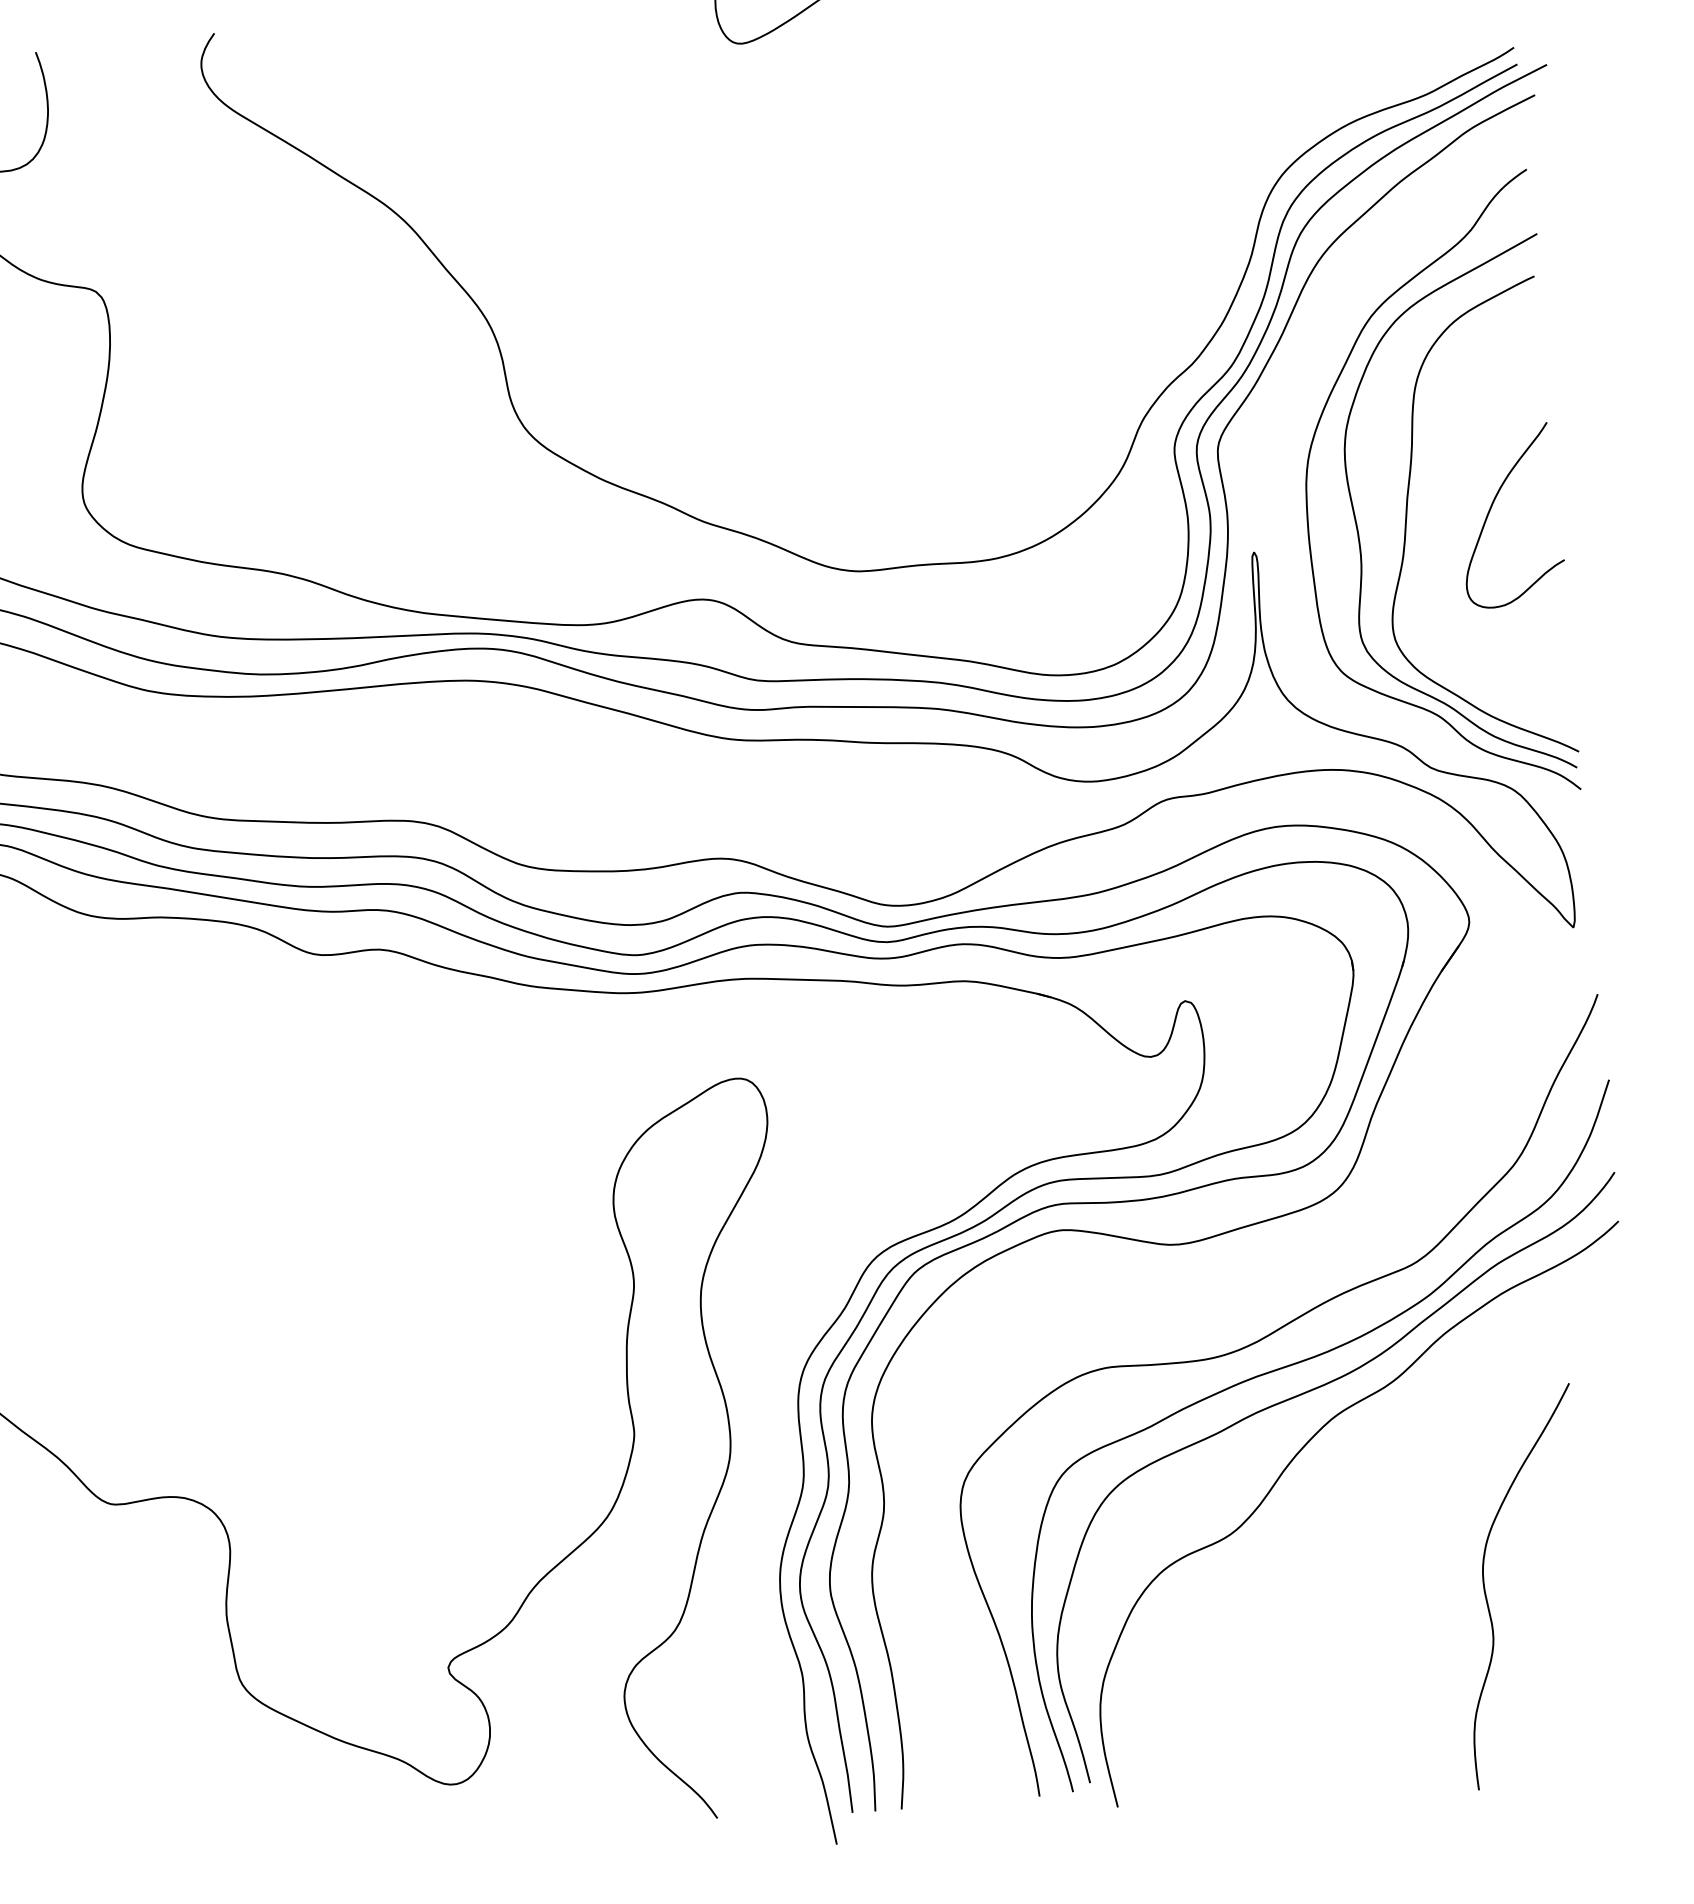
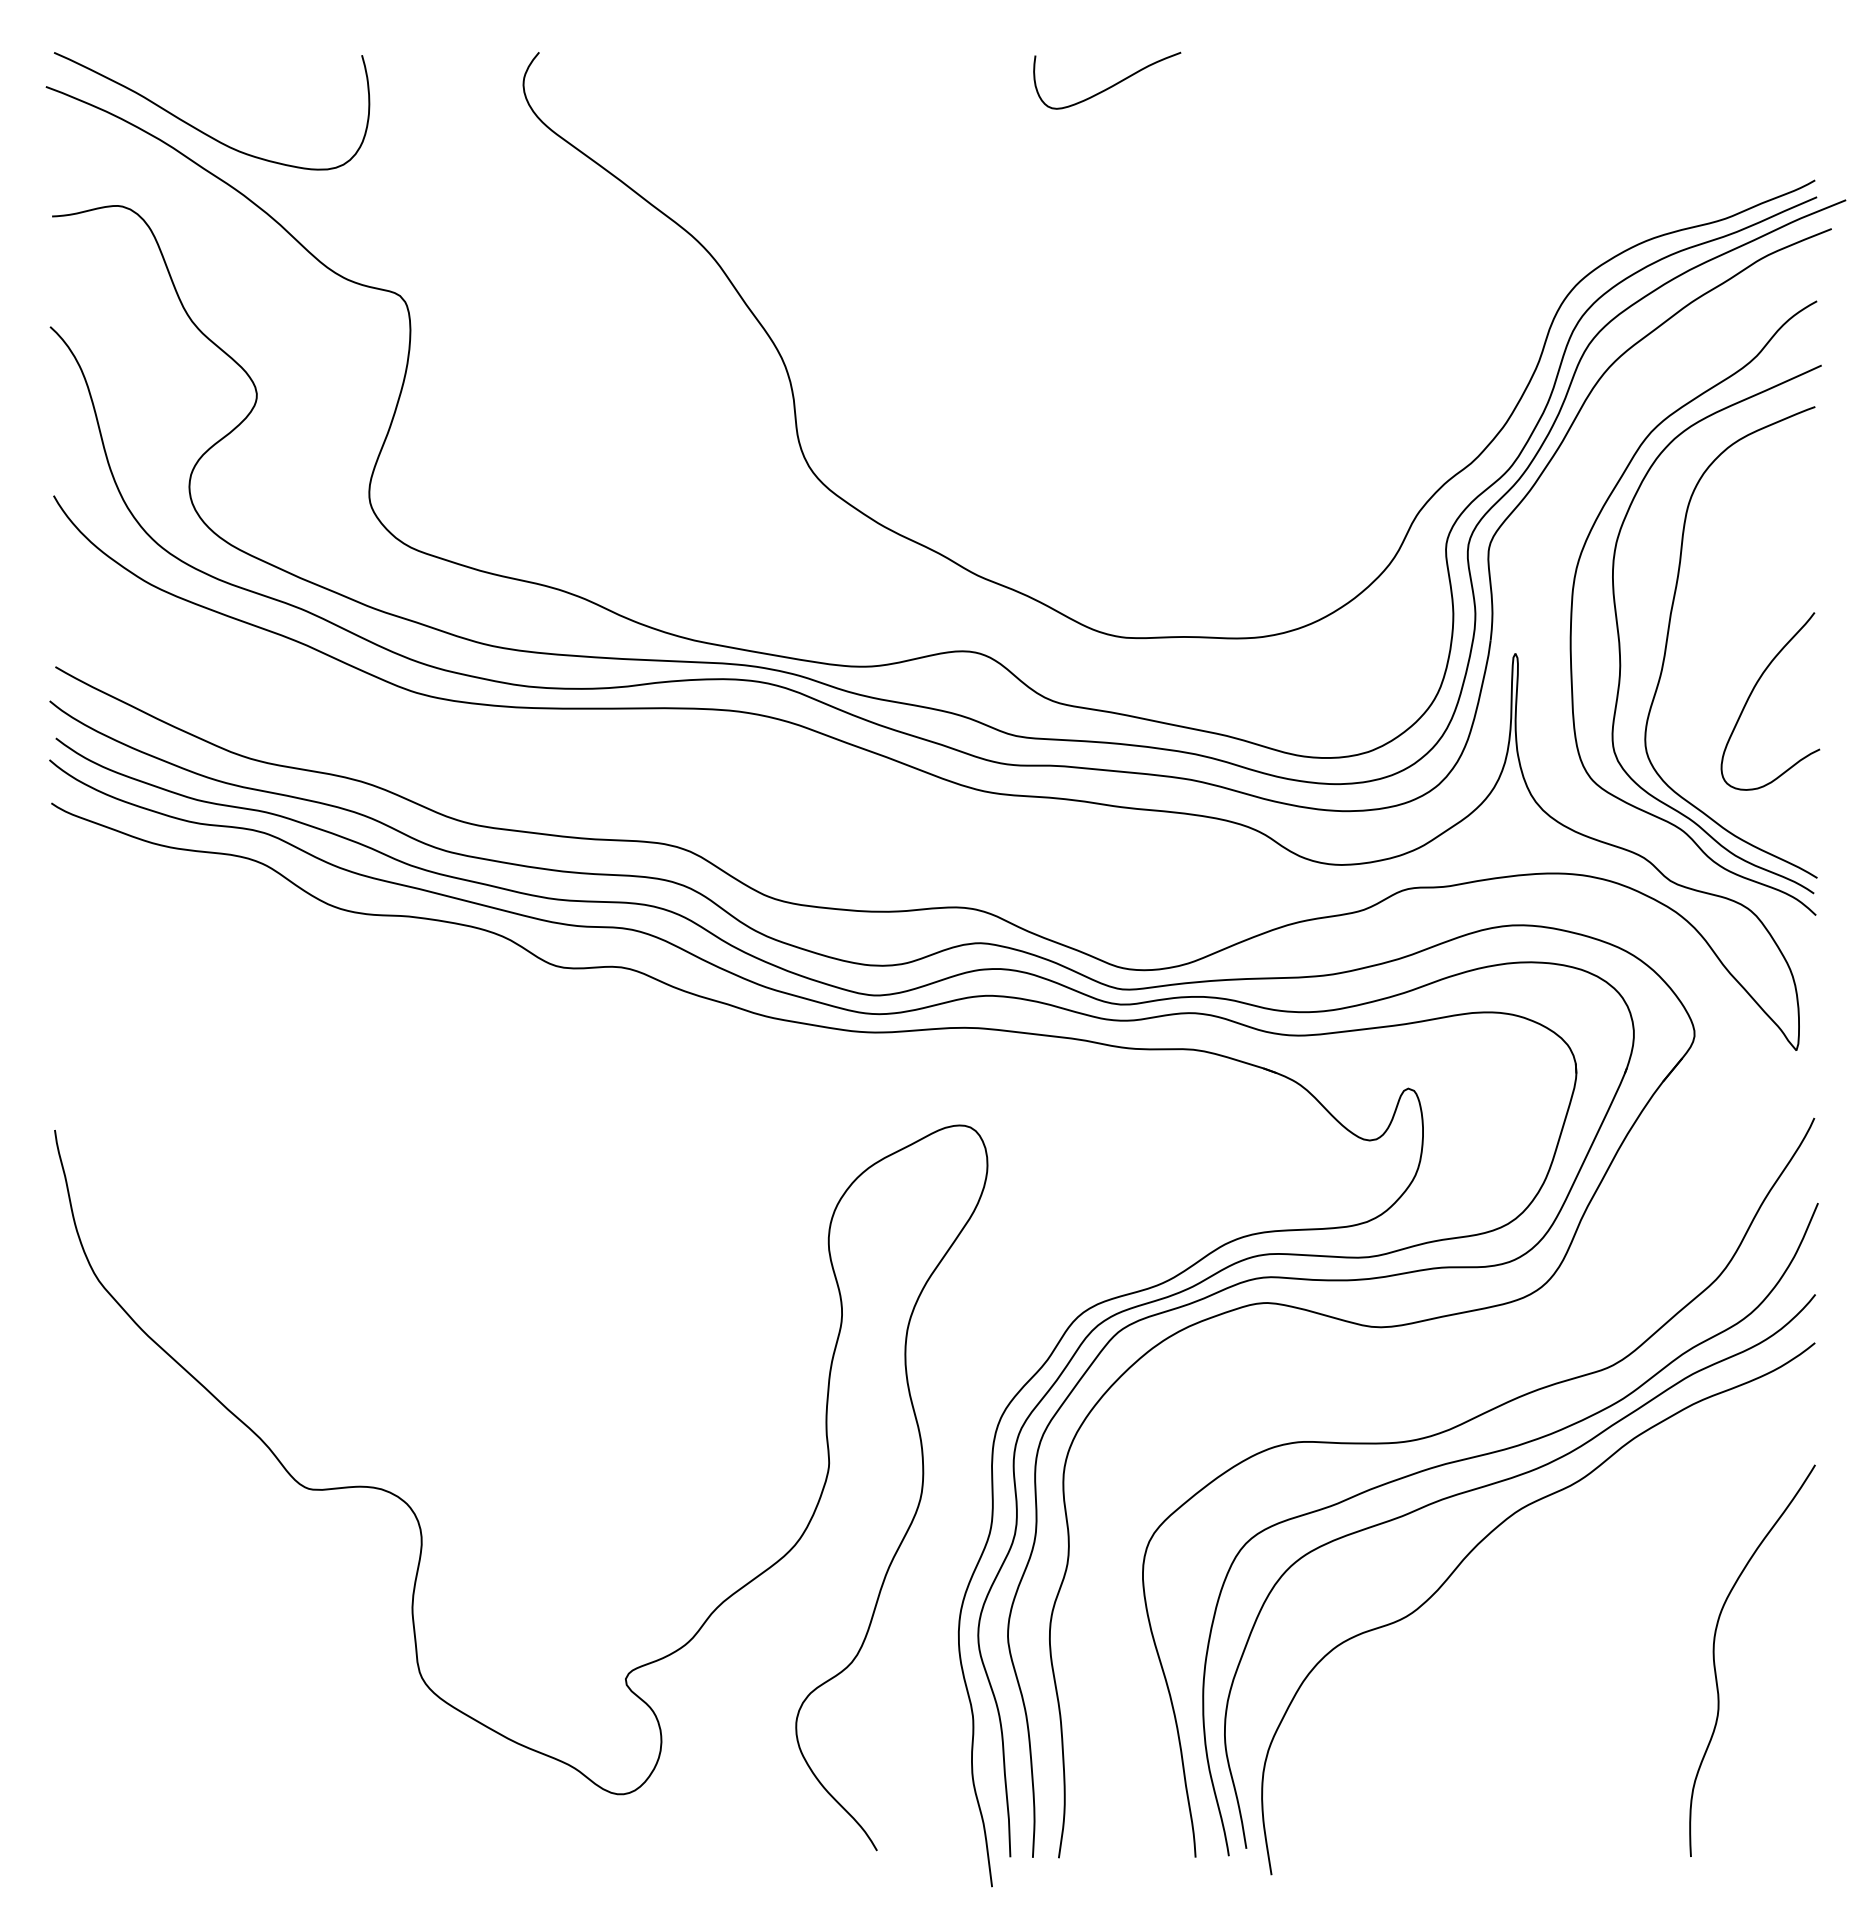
curve: (1491, 509) -> (1752, 693), moved
curve: (1486, 1591) -> (1715, 1662), moved

